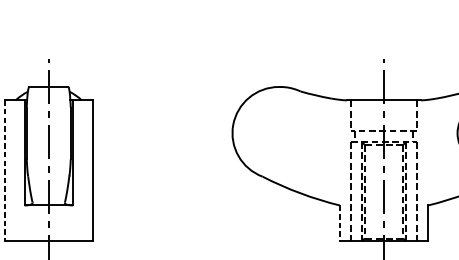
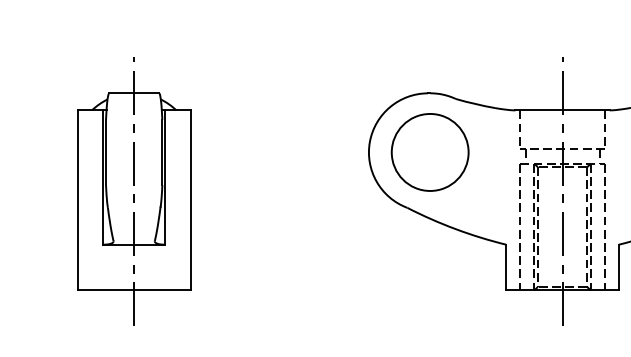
part: (279, 133) -> (429, 152), added
line: (4, 170) -> (77, 200), dashed -> solid
line: (340, 223) -> (506, 267), dashed -> solid

